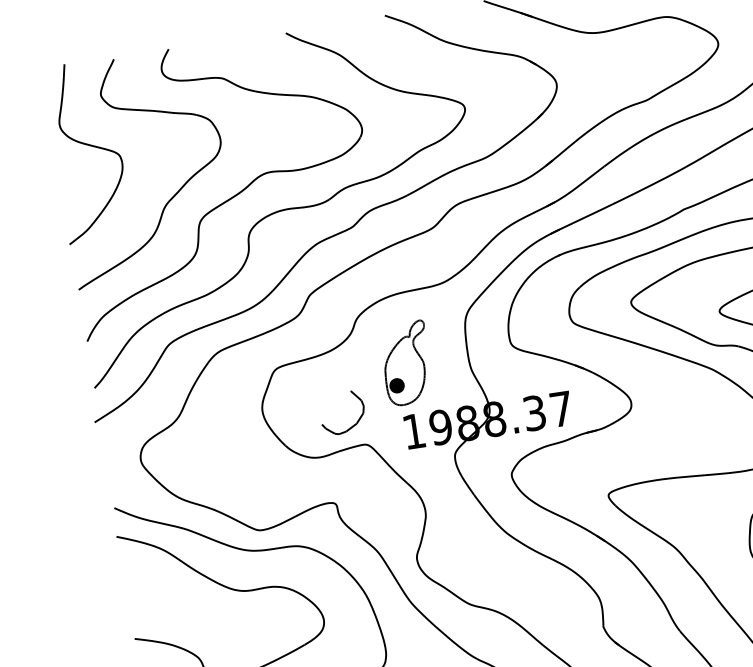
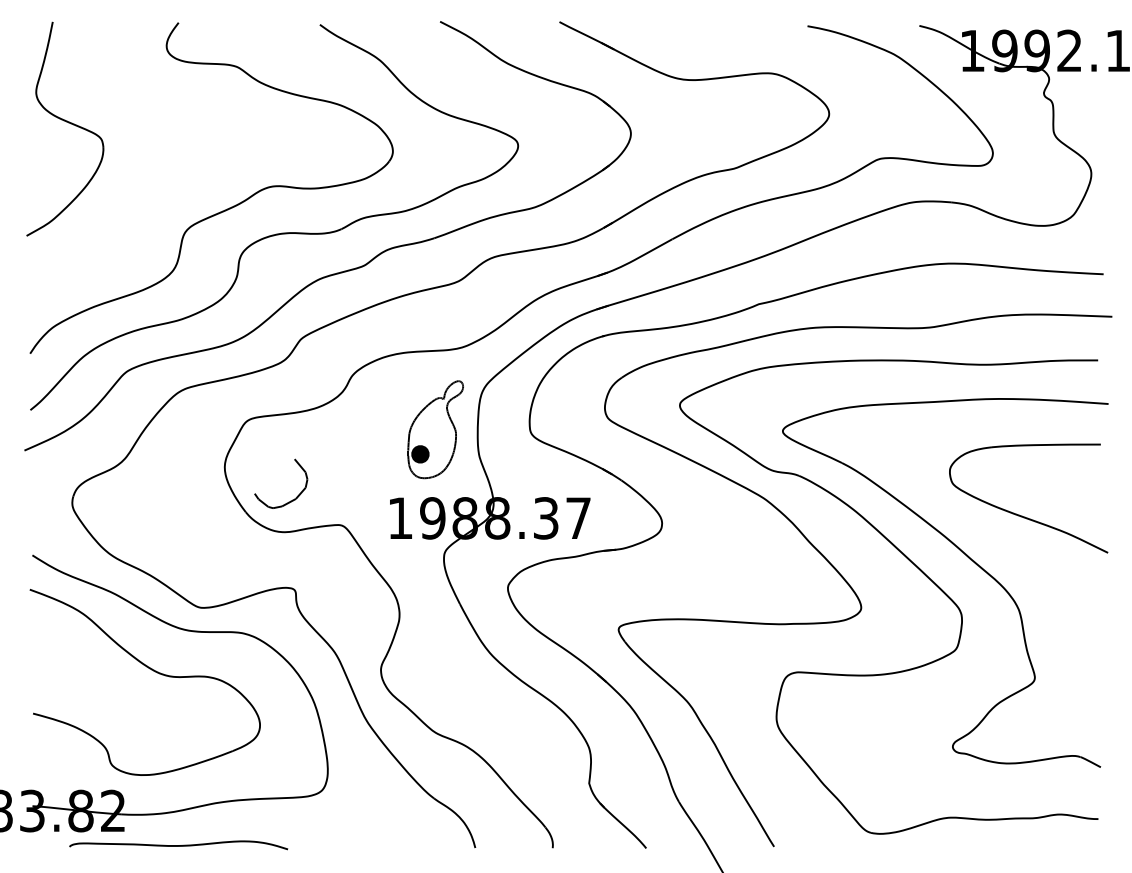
part: (171, 197) -> (155, 198), removed
part: (406, 363) -> (435, 429), moved
part: (352, 425) -> (290, 500), moved

